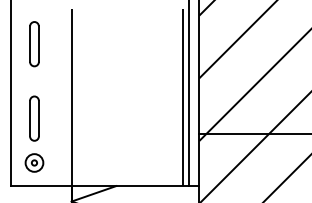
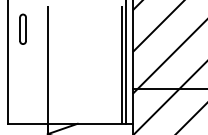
part: (33, 134) -> (22, 89), removed

